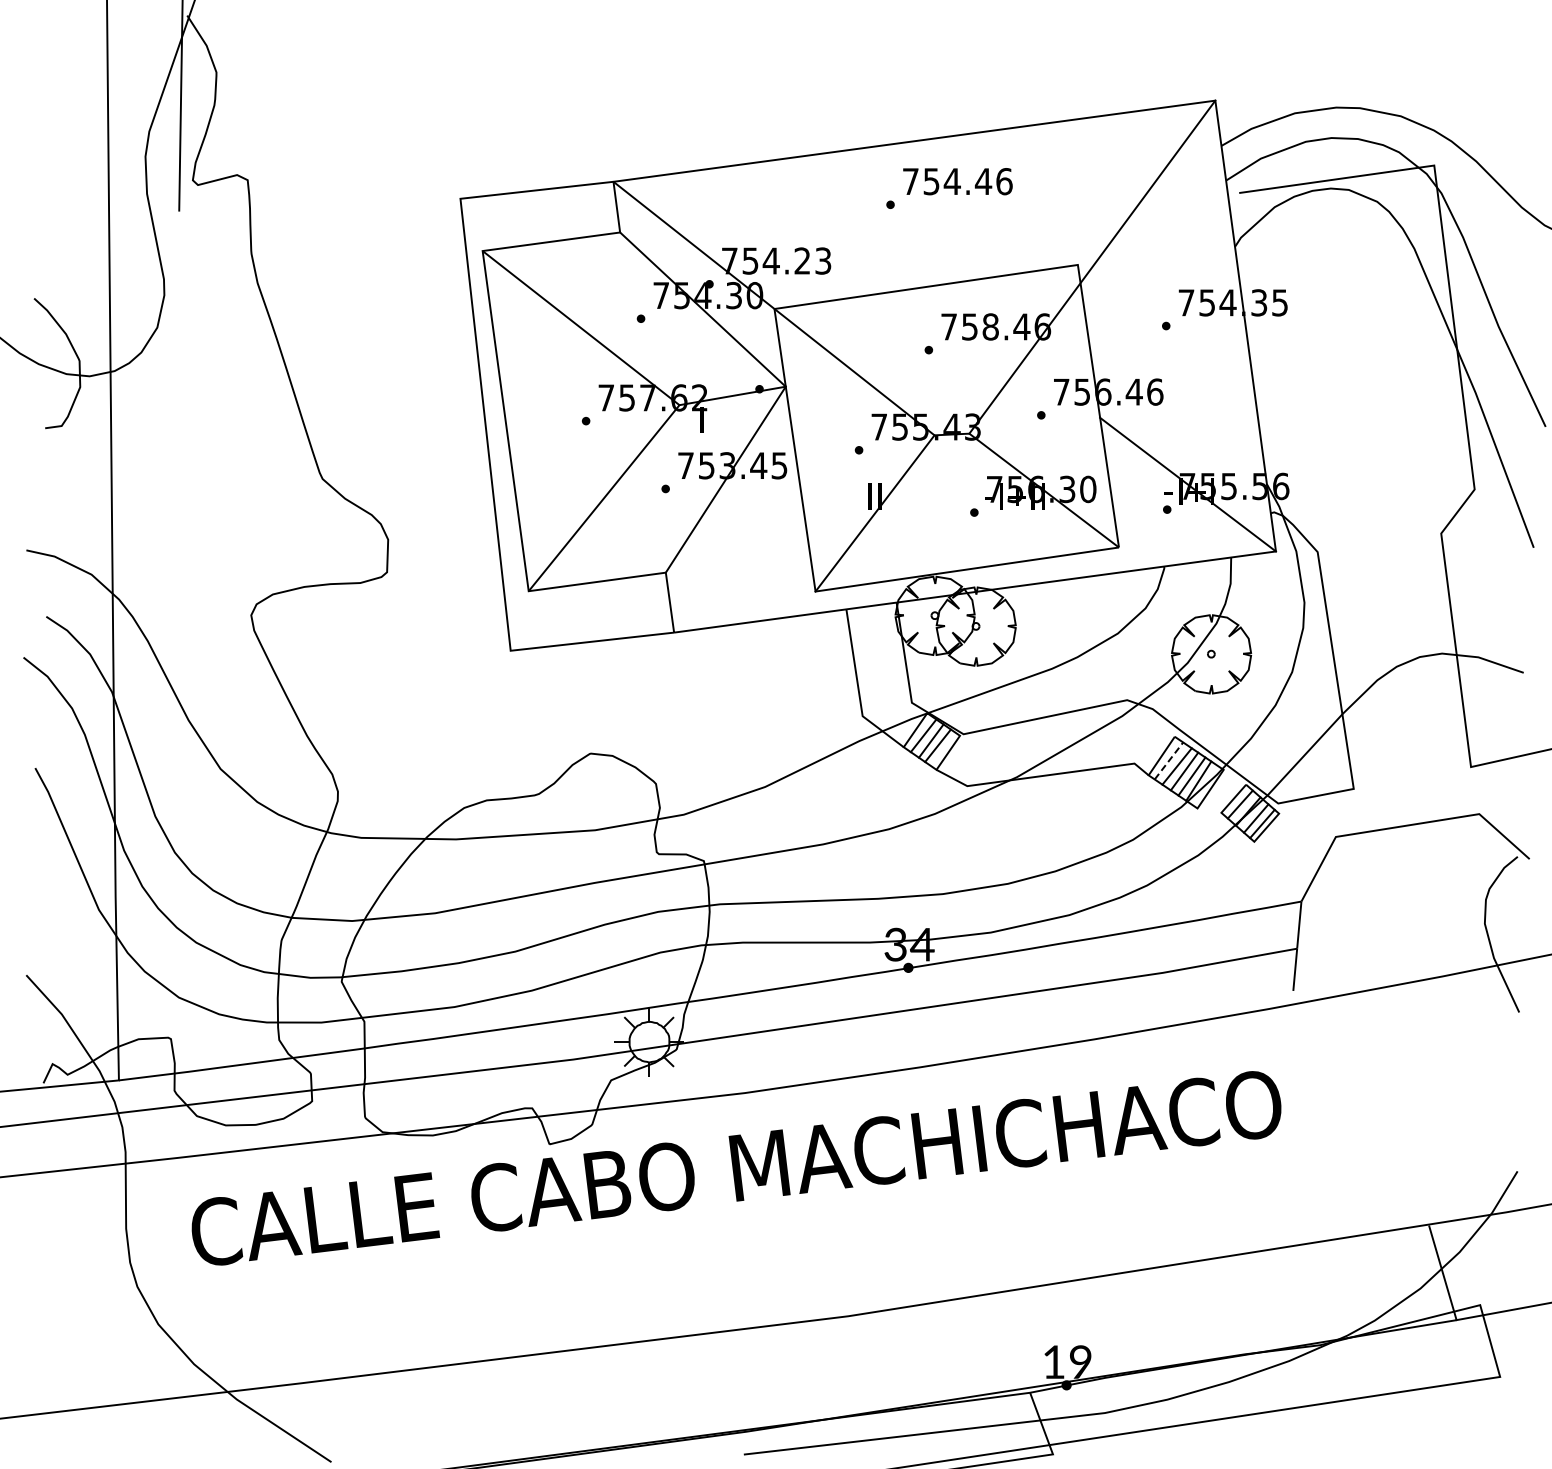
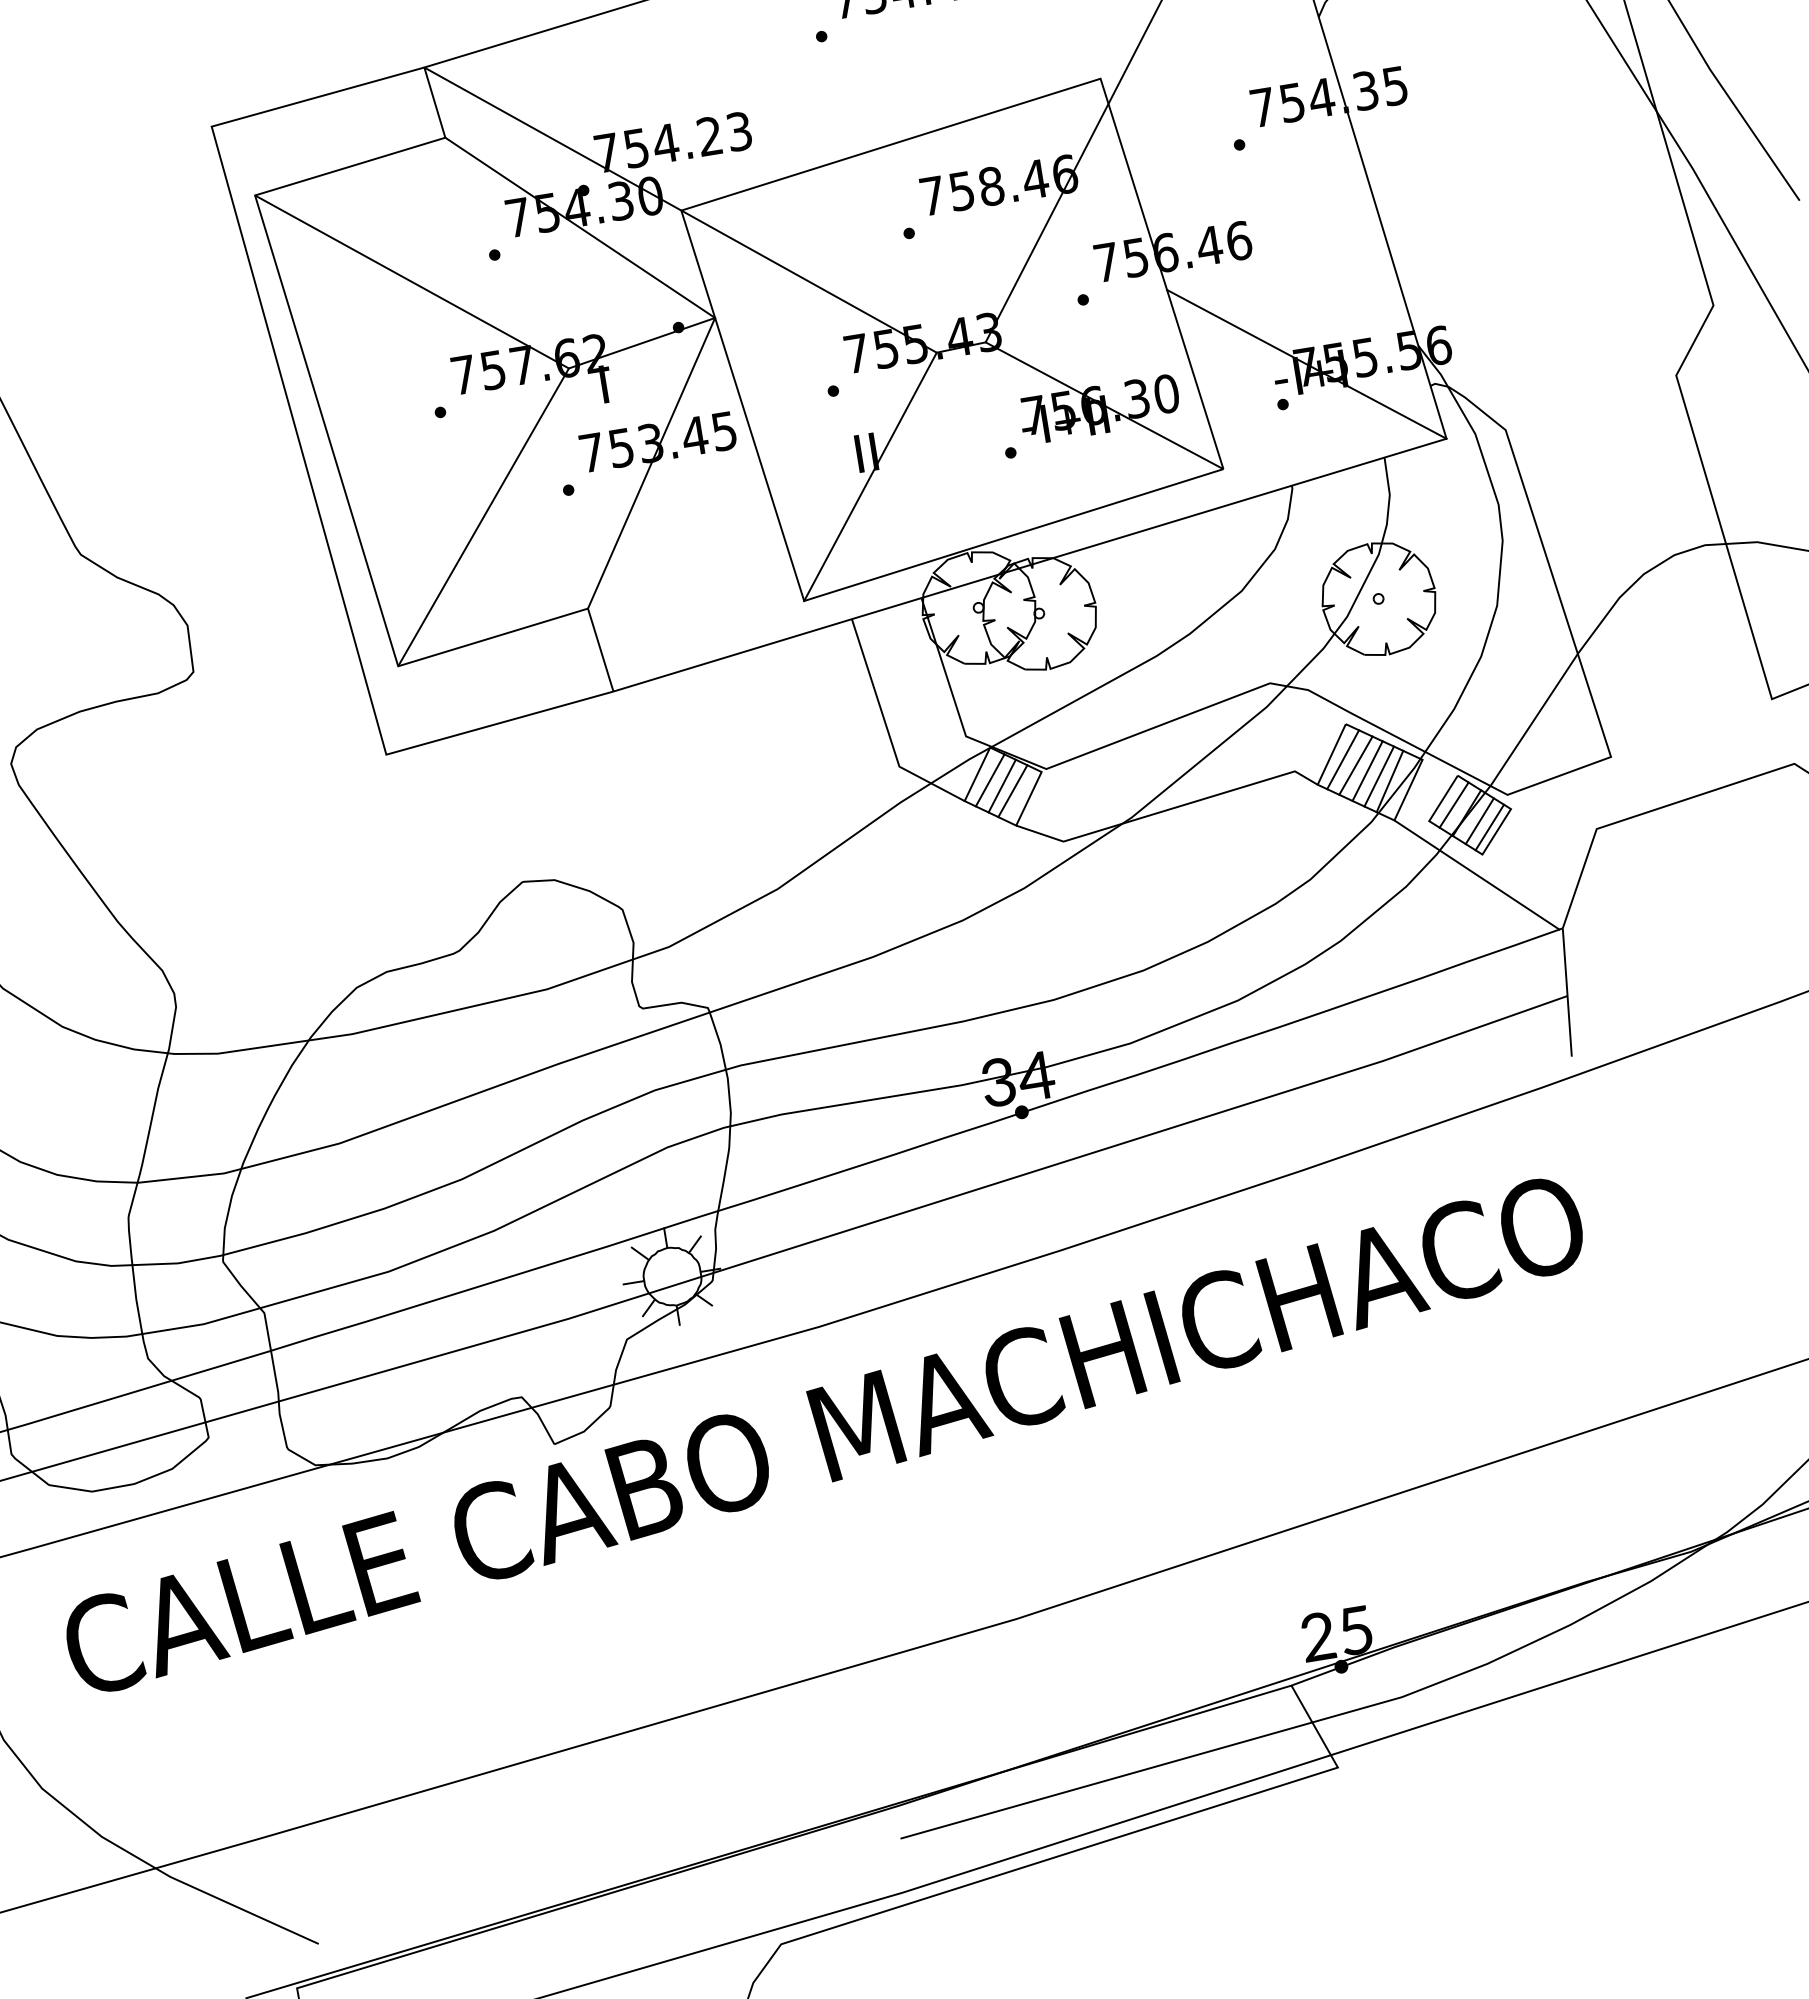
line: (1169, 760) -> (1343, 758), dashed -> solid
line: (1247, 855) -> (1475, 875), added
text: (1066, 1361) -> (1335, 1633), 19 -> 25

